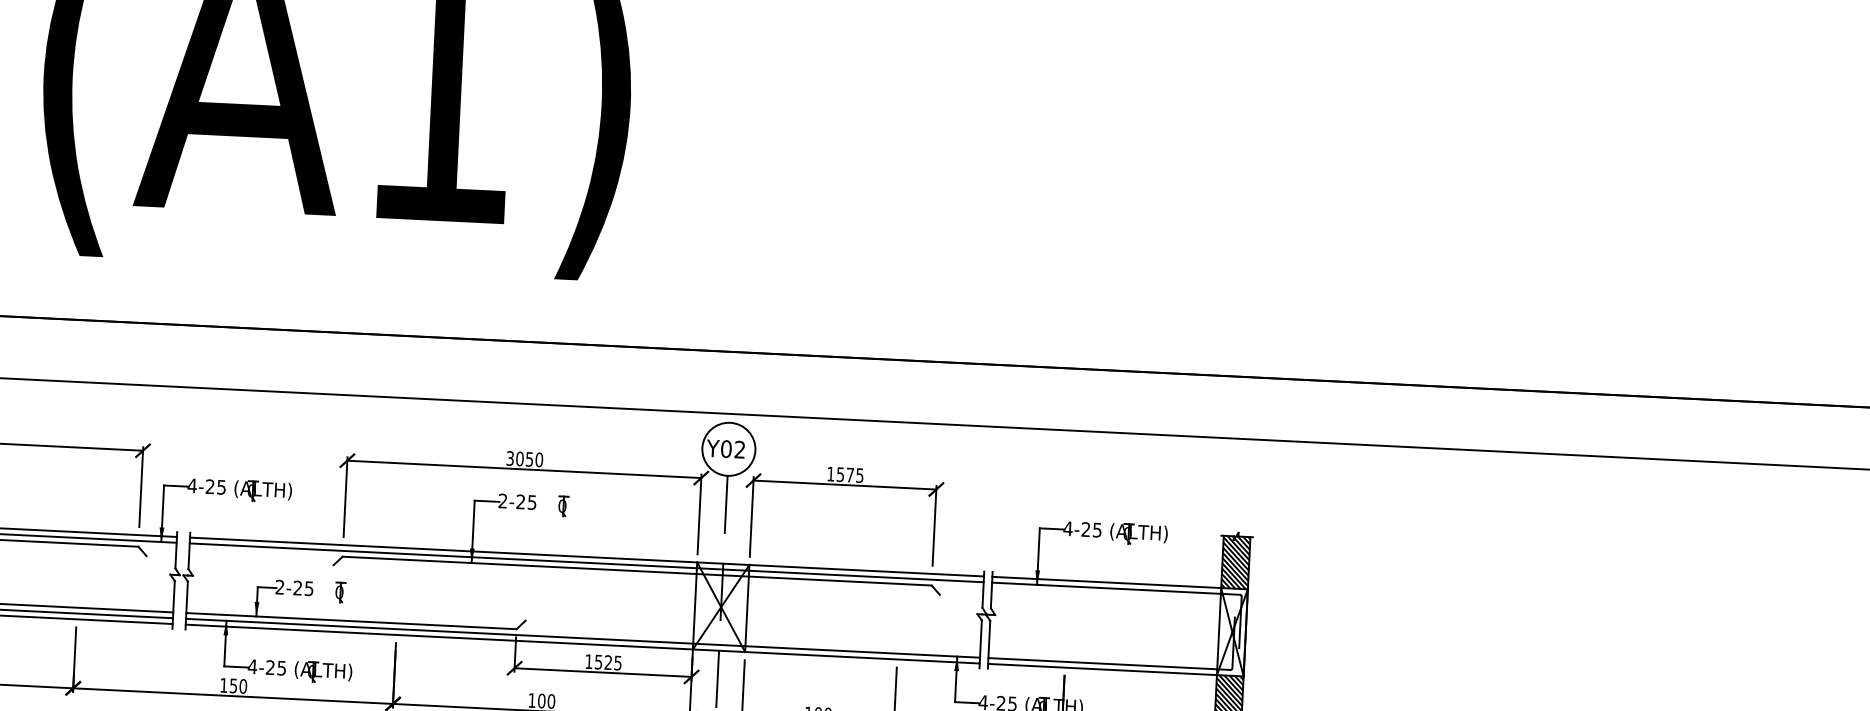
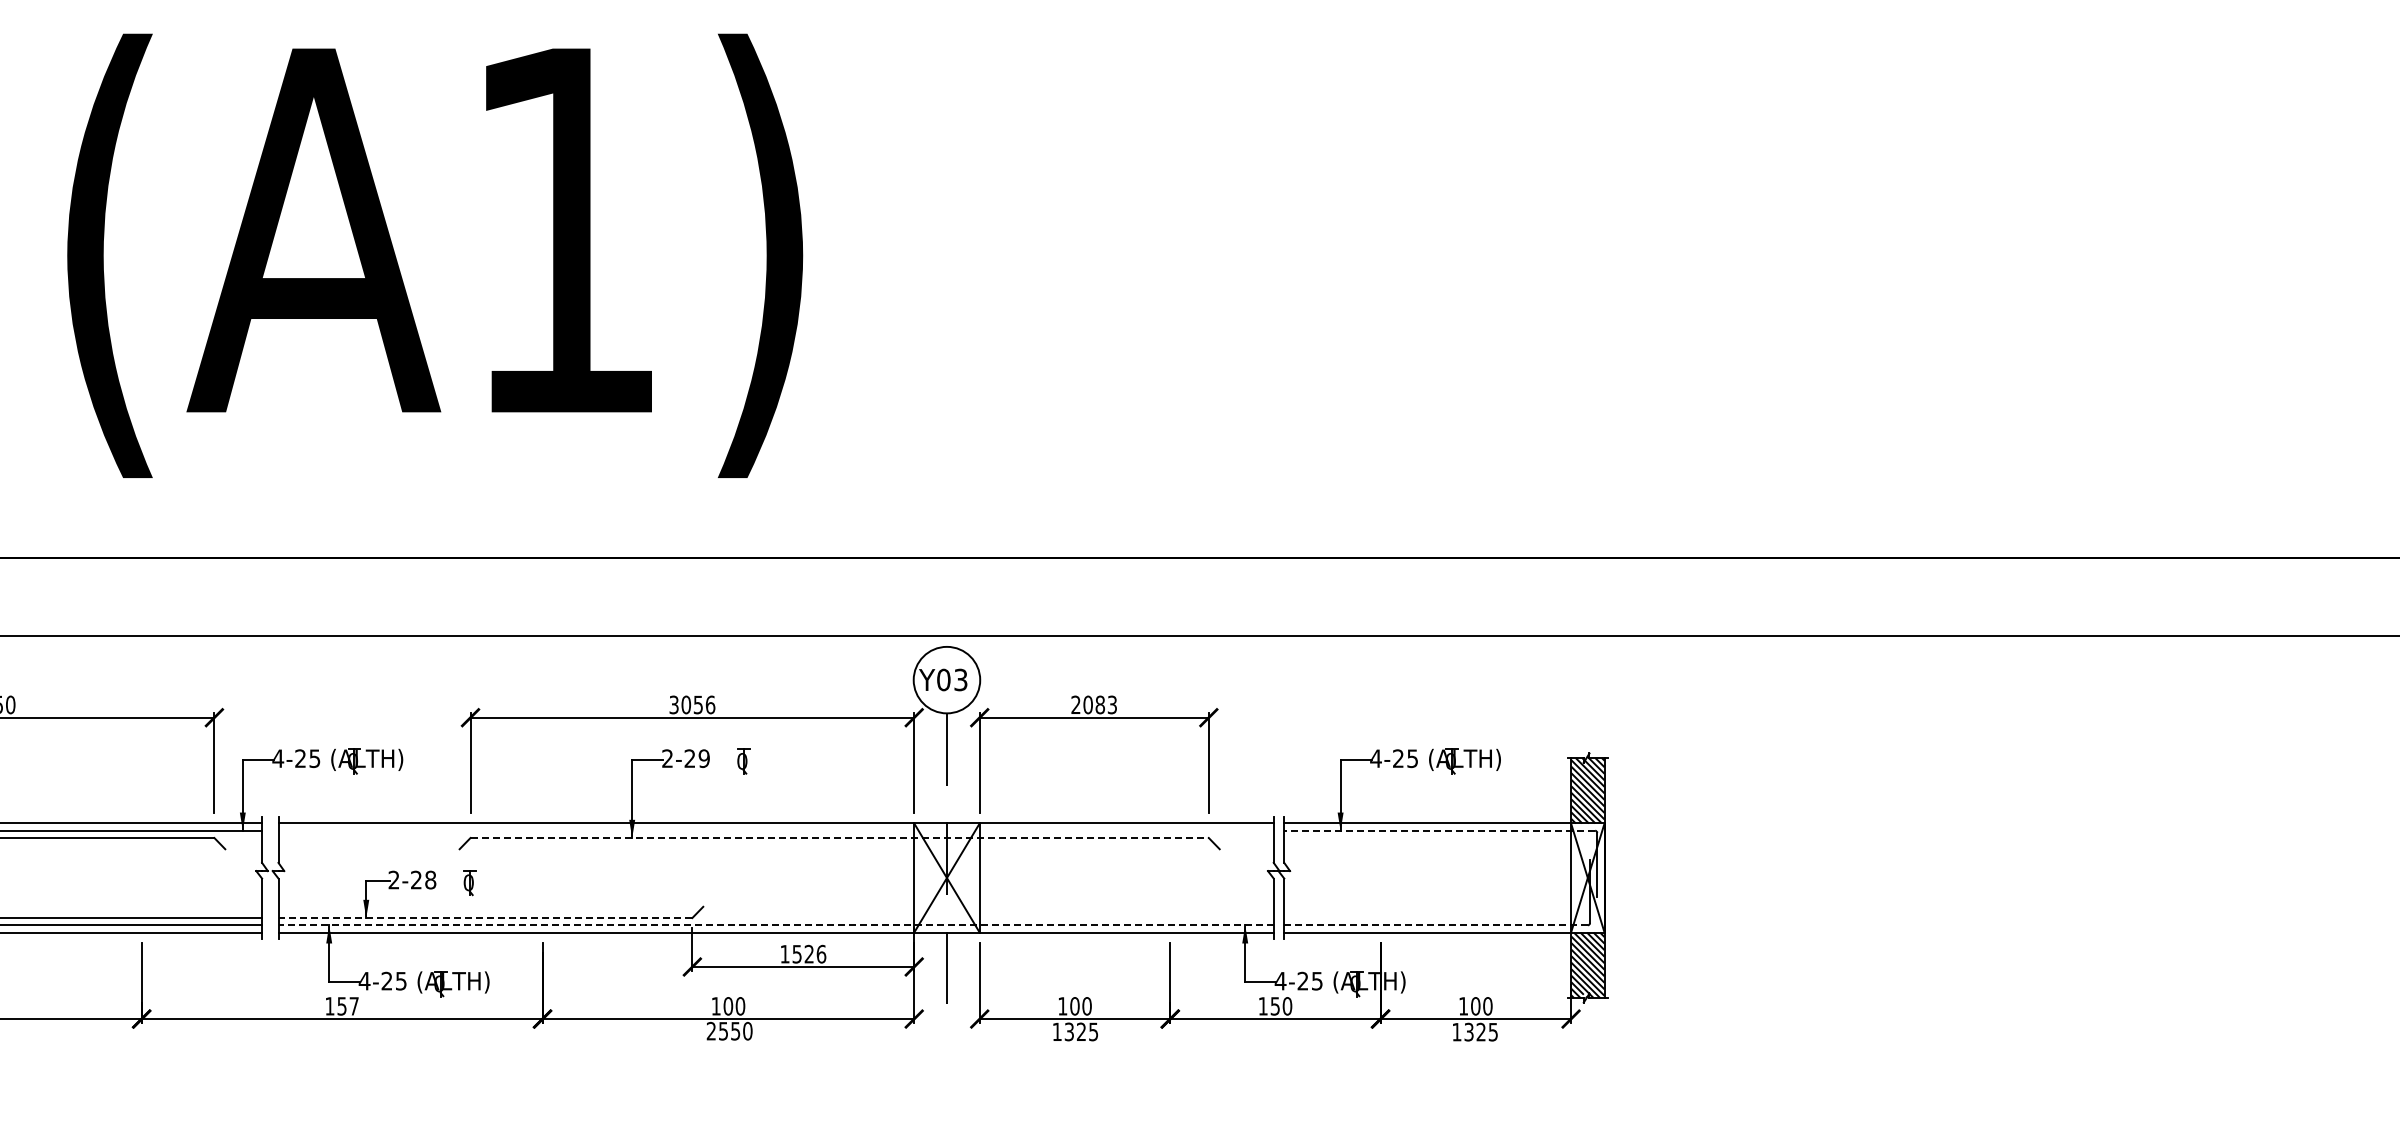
text: (739, 450) -> (960, 680), Y02 -> Y03
text: (539, 459) -> (710, 704), 3050 -> 3056
text: (844, 474) -> (1093, 704), 1575 -> 2083
text: (531, 502) -> (703, 758), 2-25 -> 2-29
line: (586, 562) -> (775, 830), removed
line: (637, 571) -> (840, 838), solid -> dashed
text: (309, 588) -> (430, 879), 2-25 -> 2-28
line: (1115, 588) -> (1439, 830), solid -> dashed
line: (351, 621) -> (485, 918), solid -> dashed
line: (583, 638) -> (776, 925), solid -> dashed
text: (618, 662) -> (821, 953), 1525 -> 1526
line: (1109, 664) -> (1436, 925), solid -> dashed
text: (242, 686) -> (353, 1006), 150 -> 157

